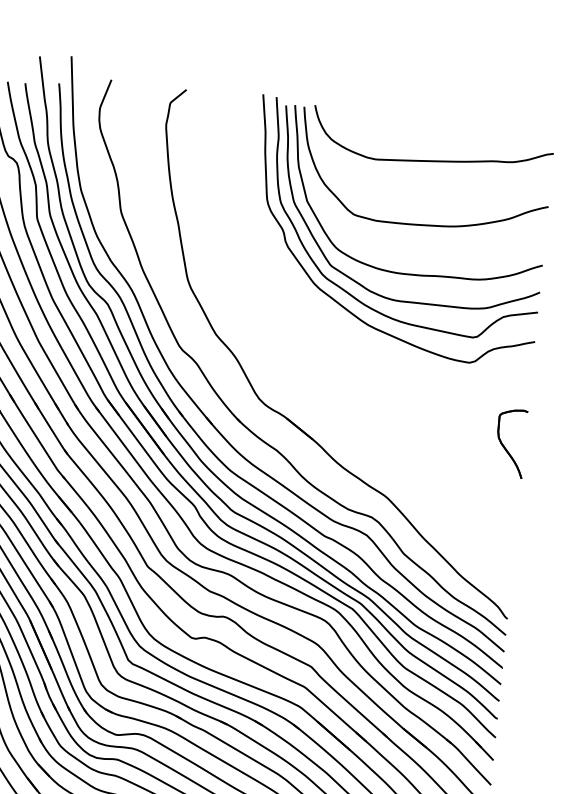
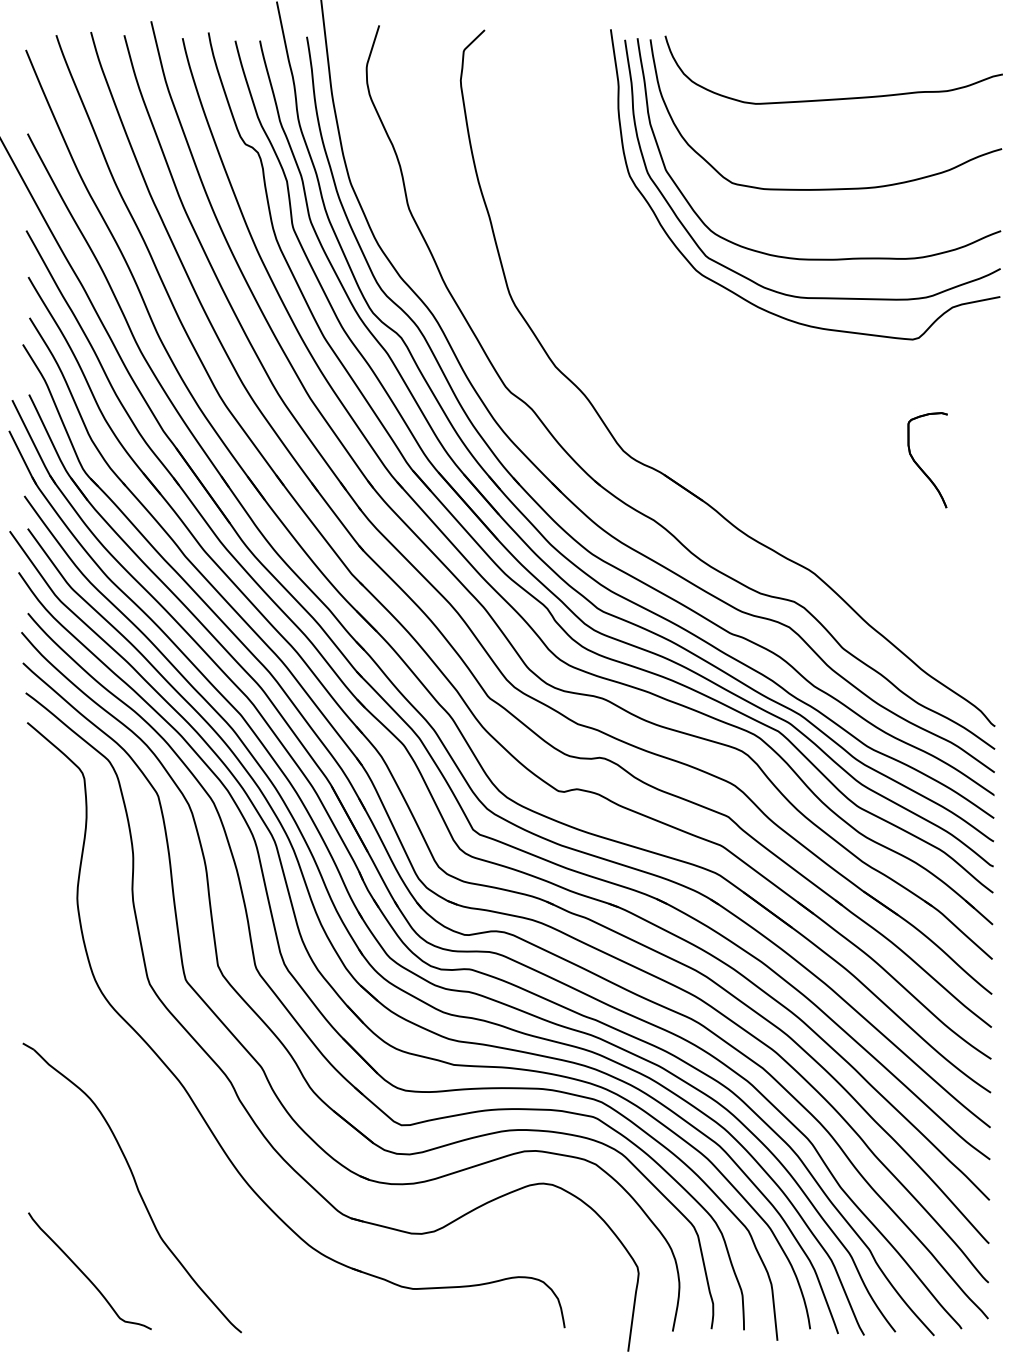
curve: (342, 305) -> (727, 310), removed
part: (505, 447) -> (920, 466), moved

